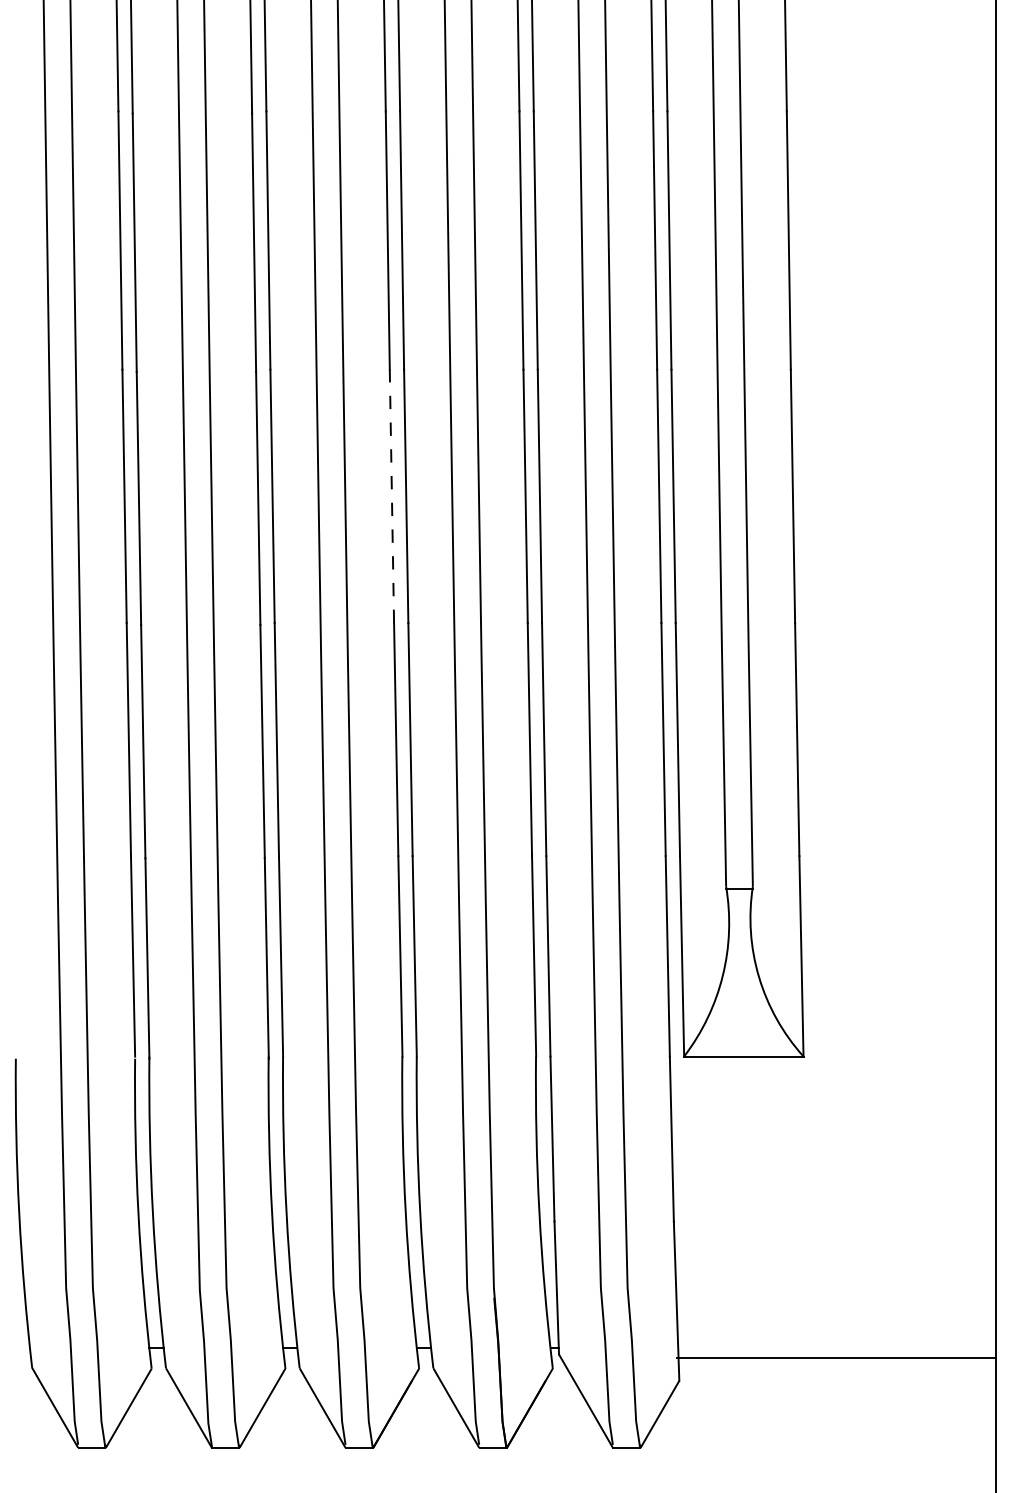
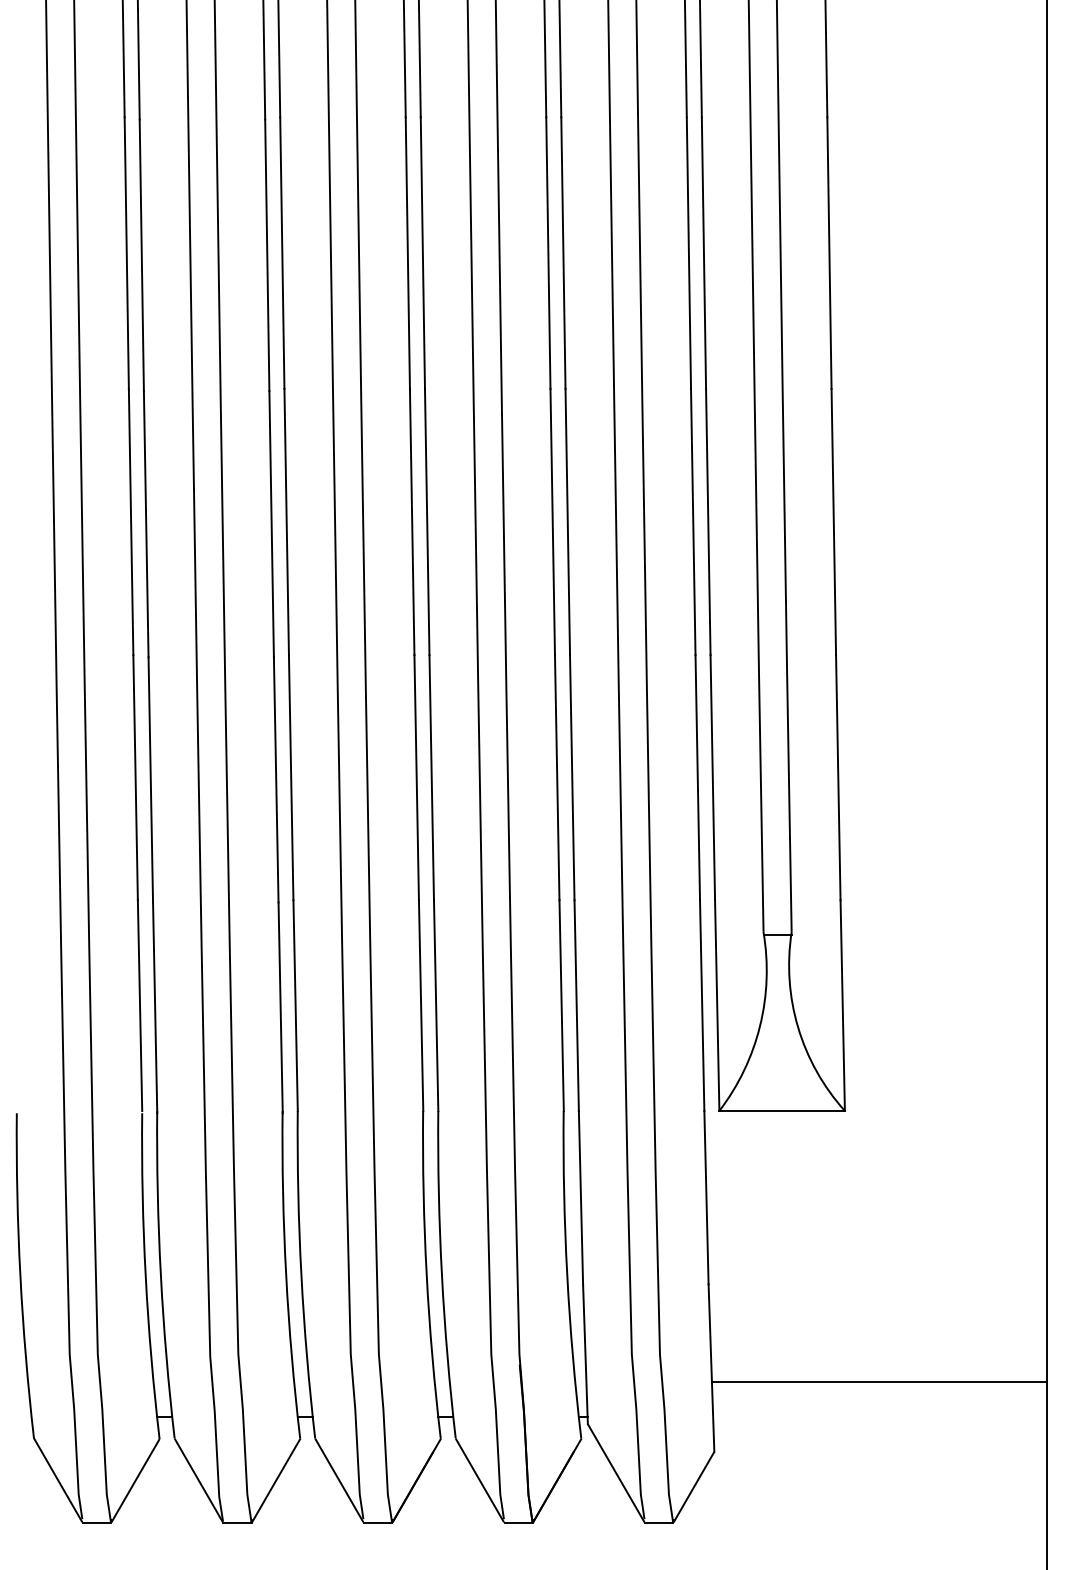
line: (391, 496) -> (411, 522), dashed -> solid
line: (836, 1357) -> (879, 1382), moved

